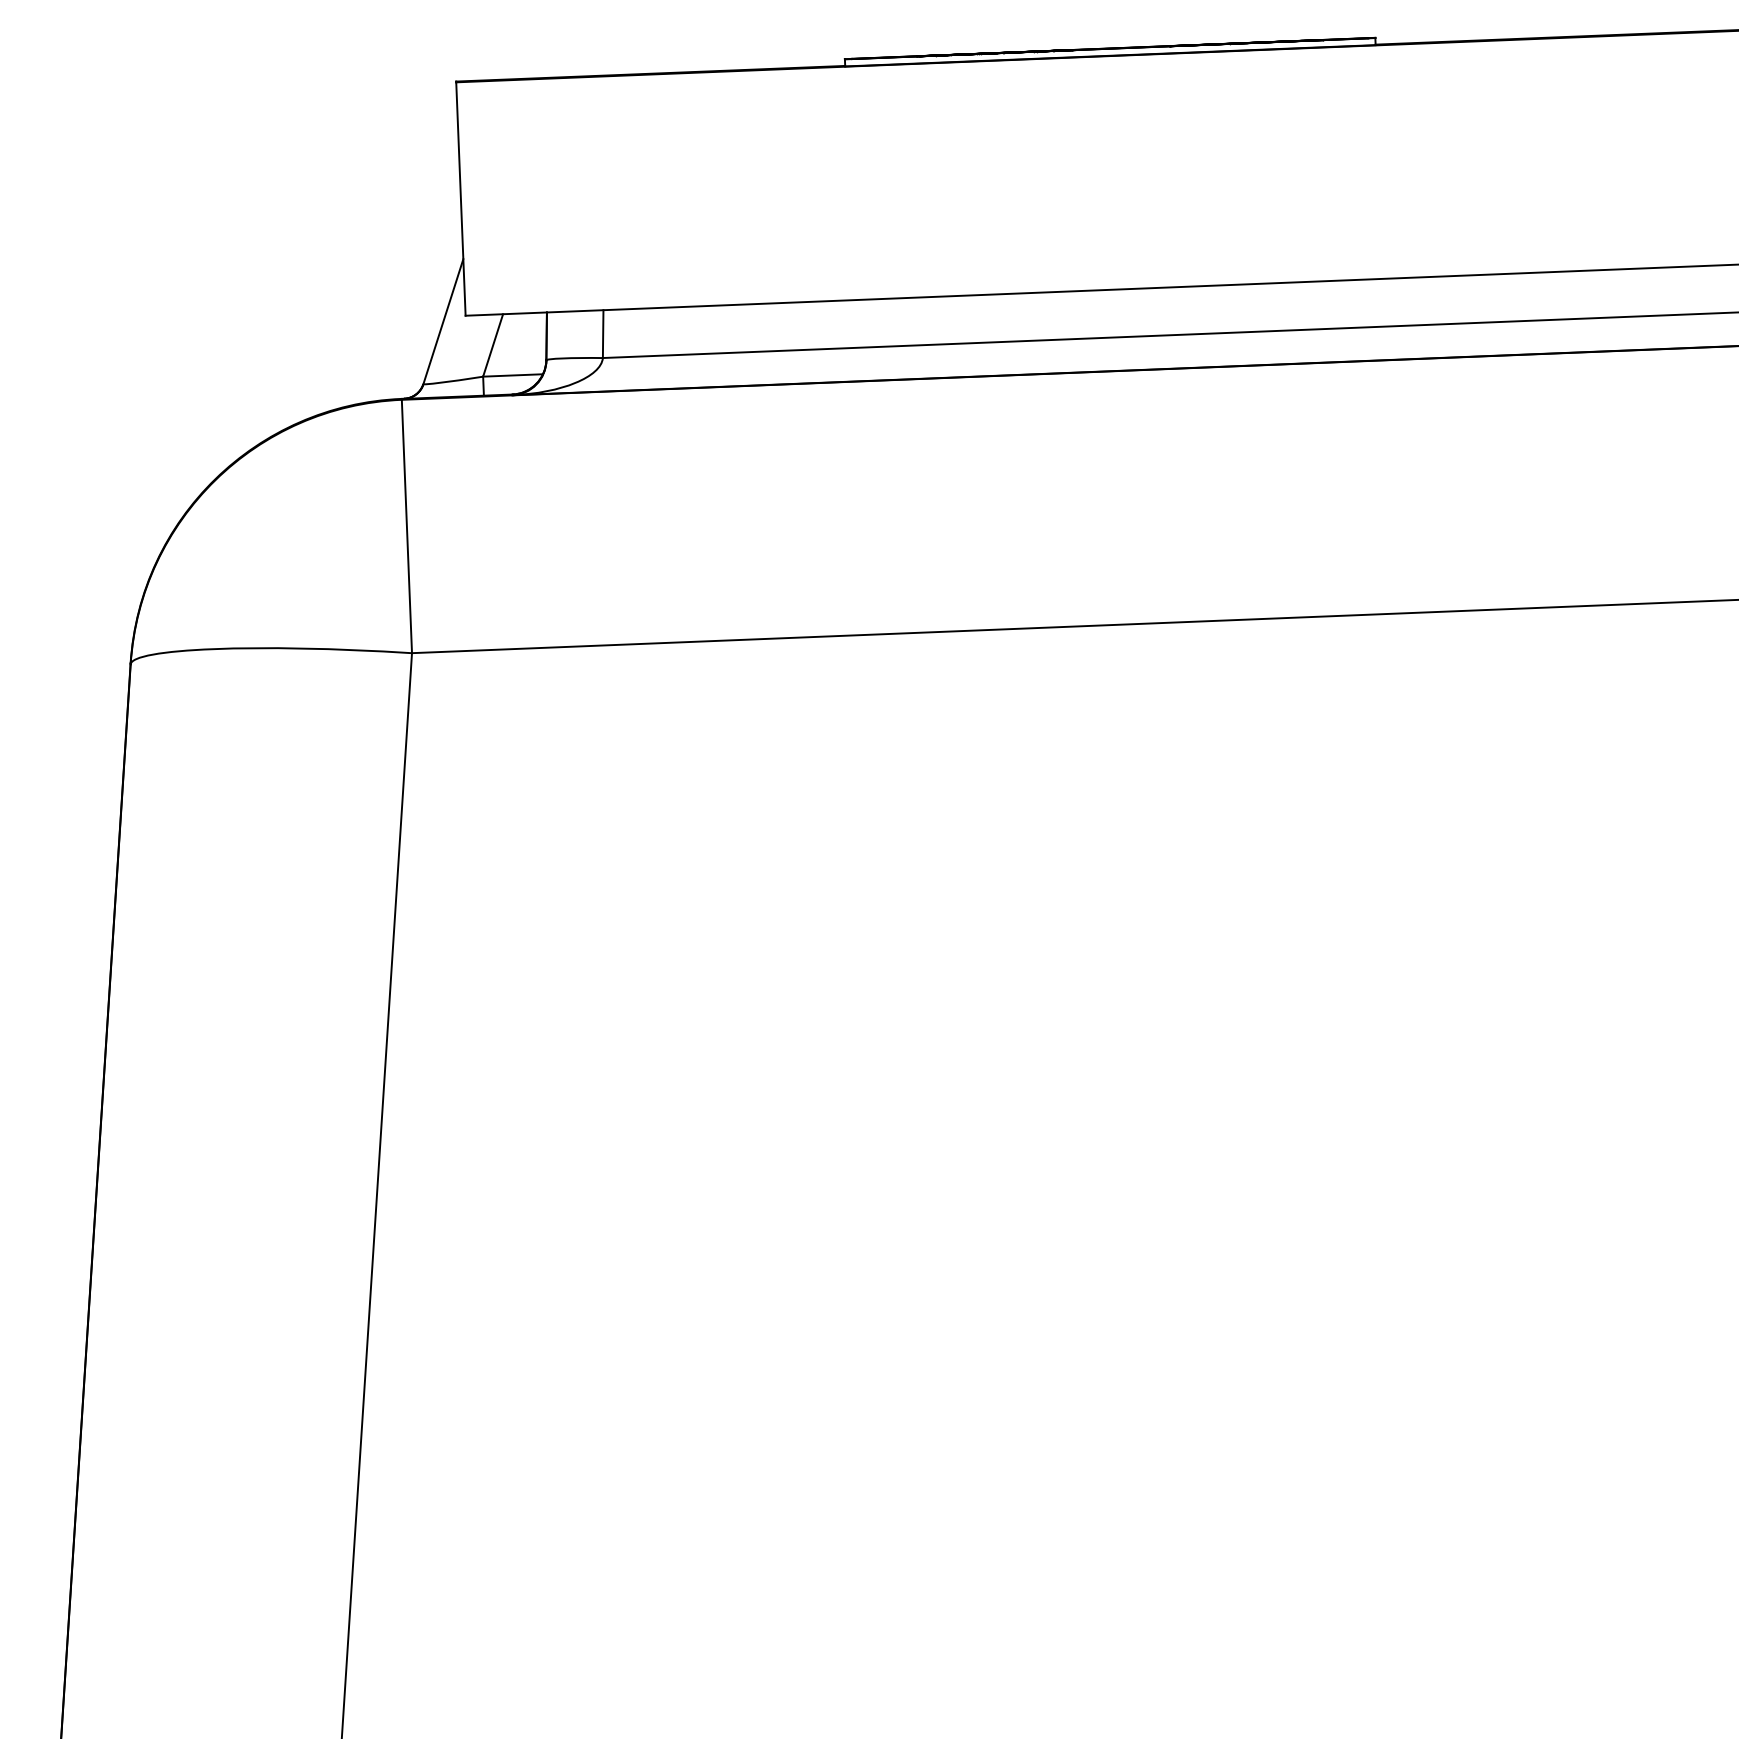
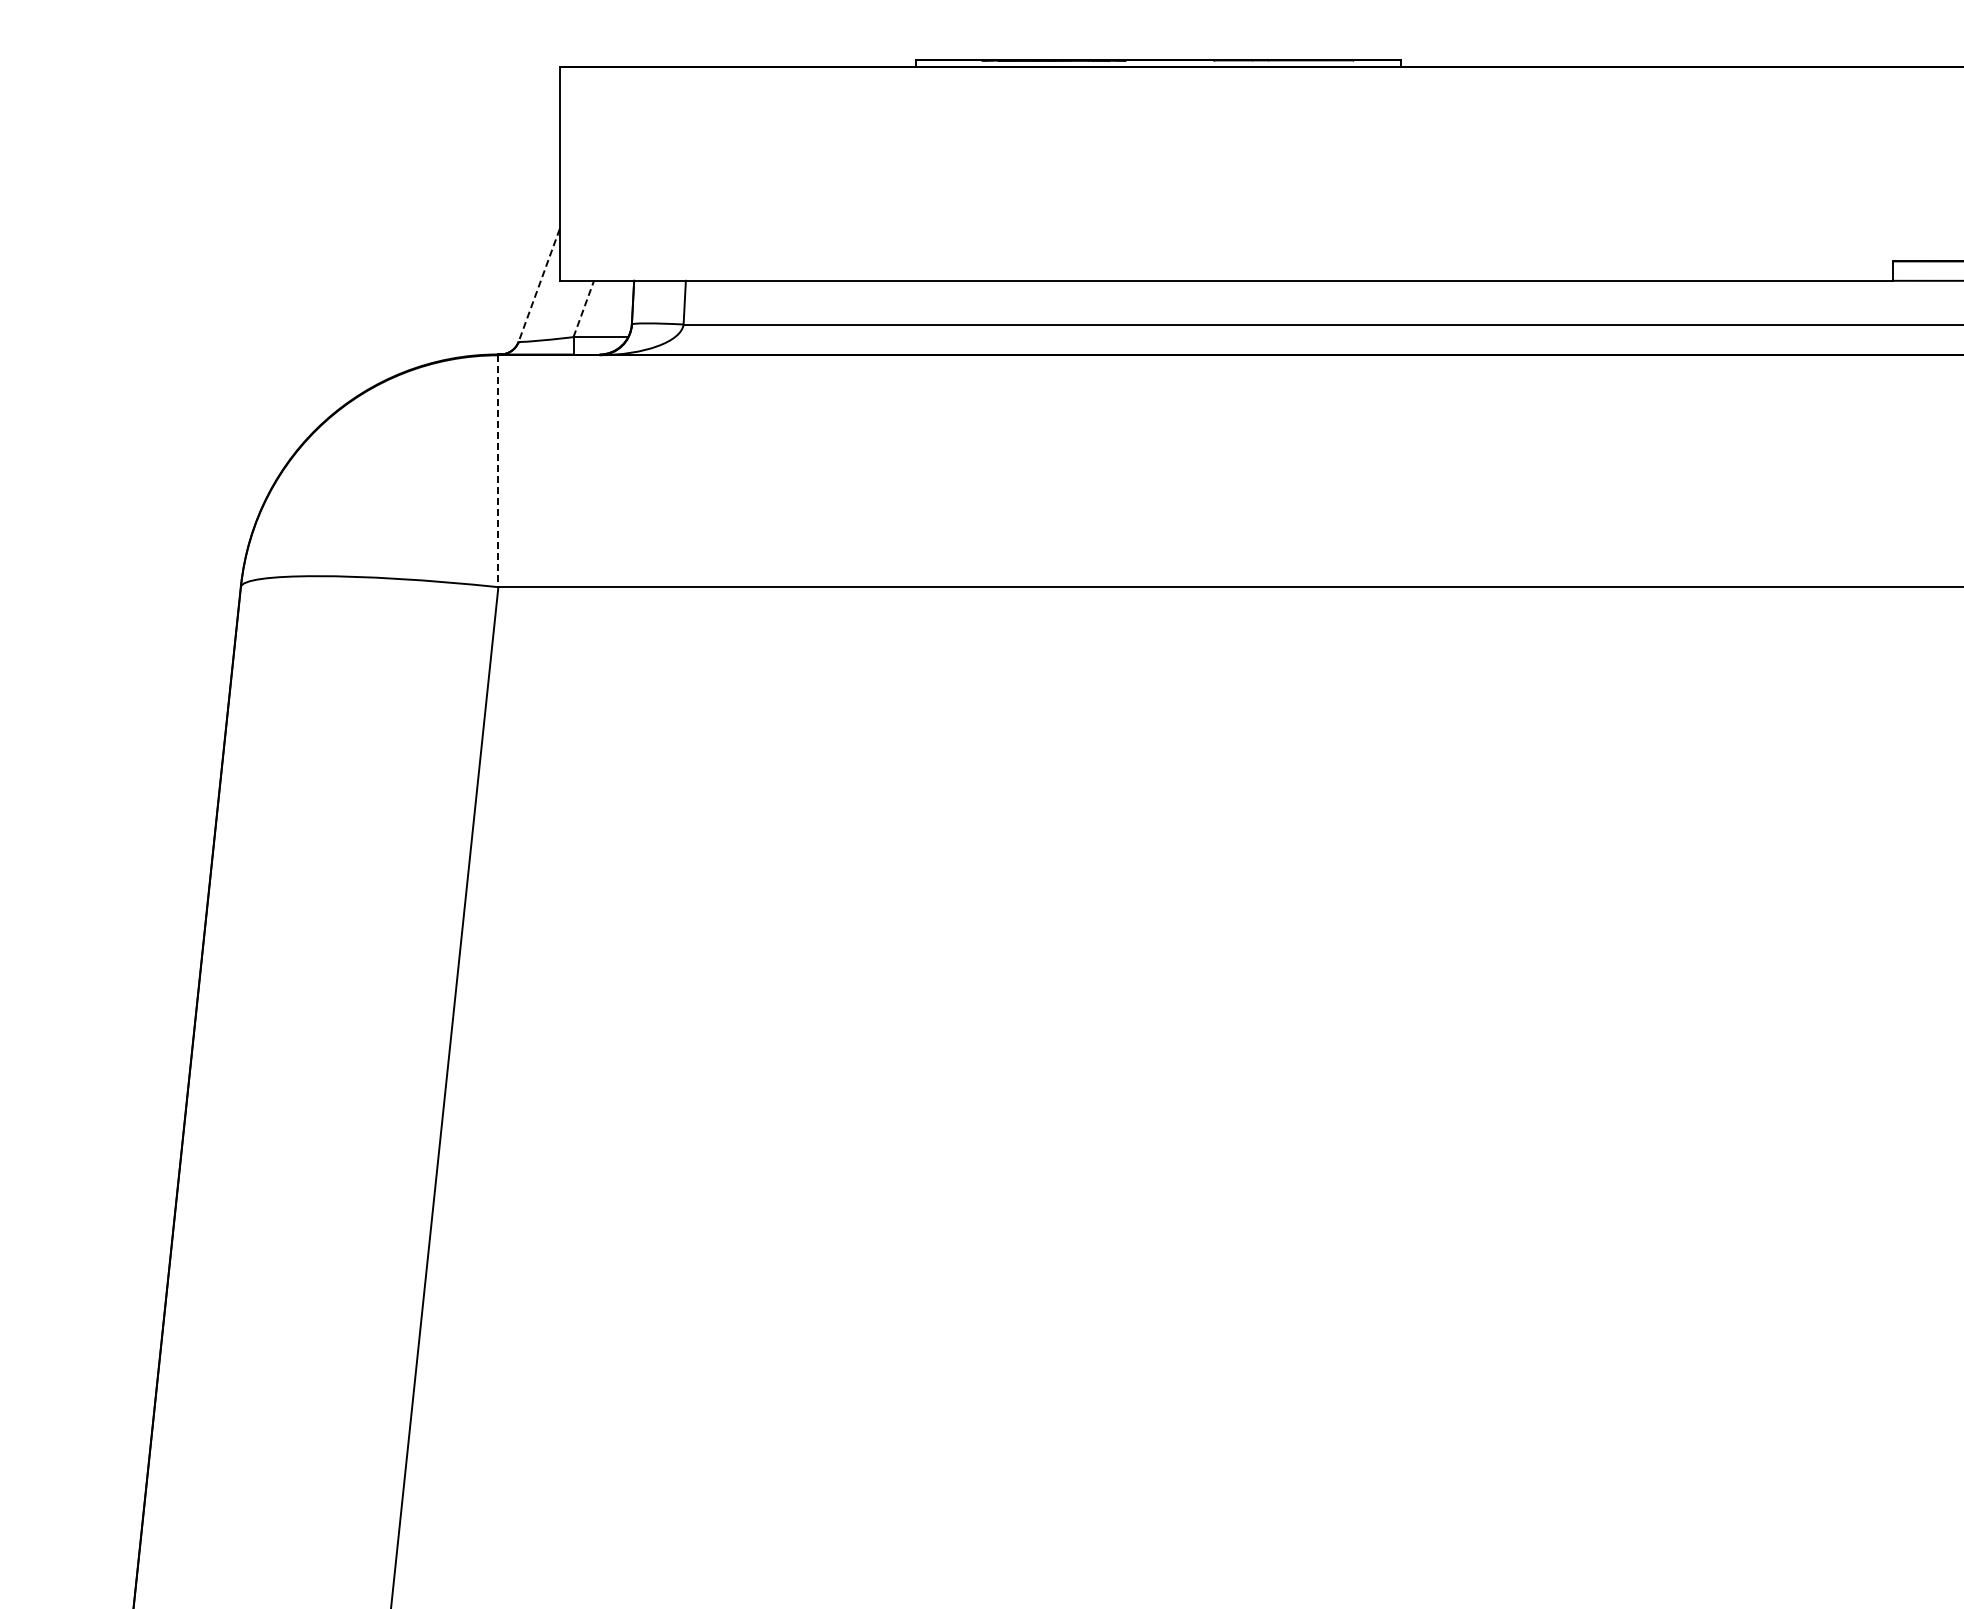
line: (443, 321) -> (539, 285), solid -> dashed
line: (492, 344) -> (583, 308), solid -> dashed
line: (407, 526) -> (498, 471), solid -> dashed

